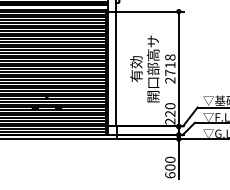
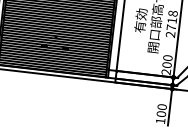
text: (170, 113) -> (167, 64), 220 -> 200
text: (170, 175) -> (160, 121), 600 -> 100

